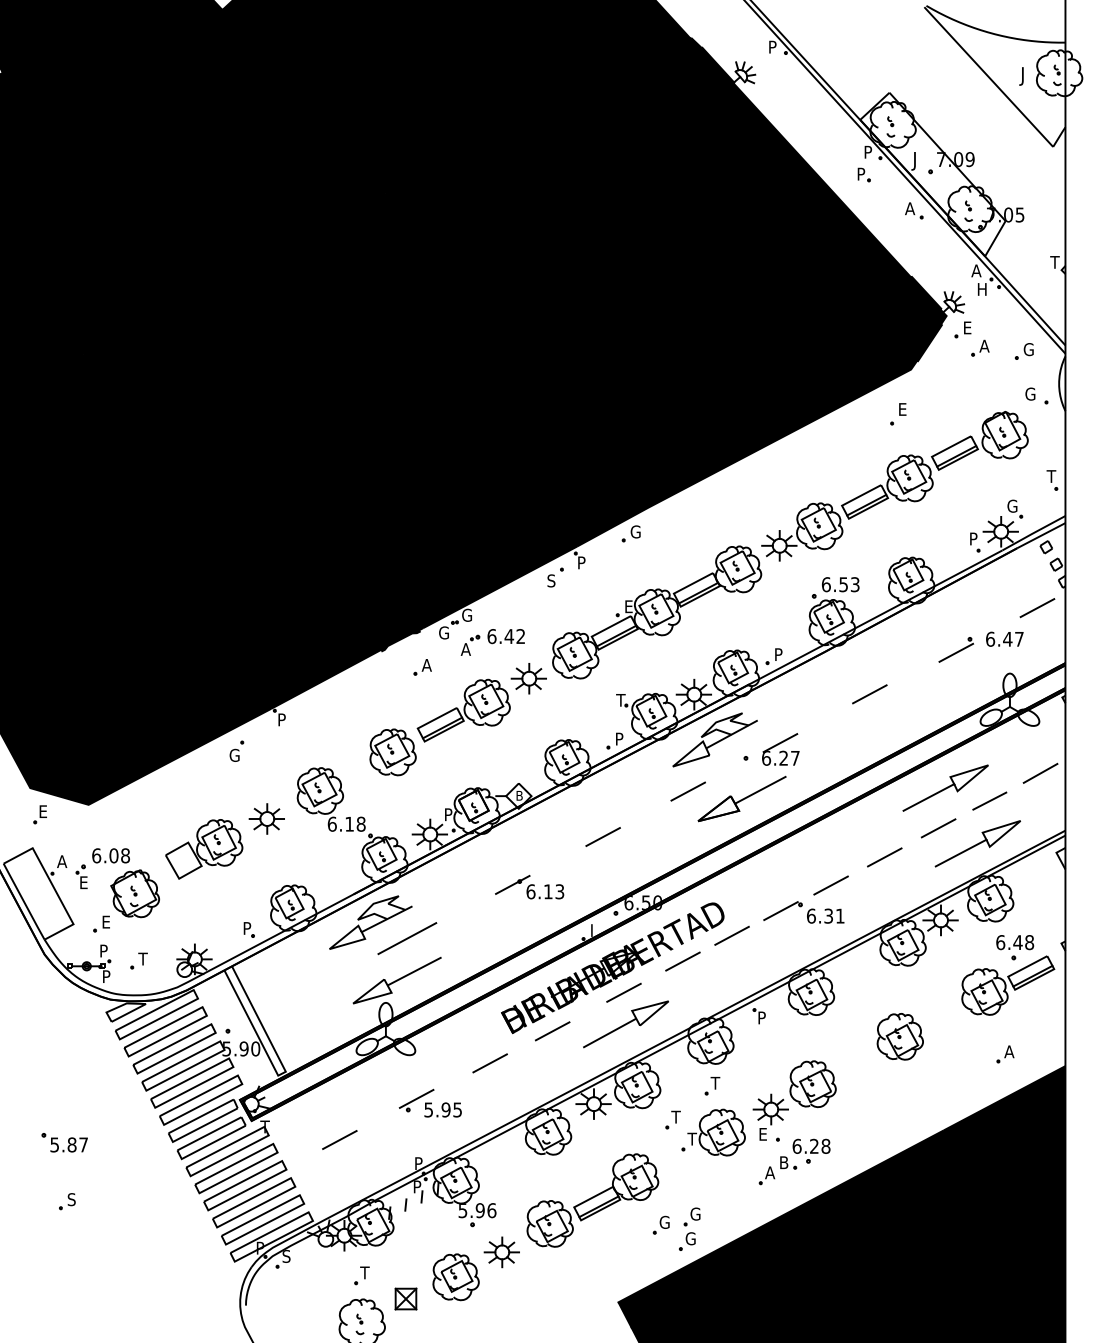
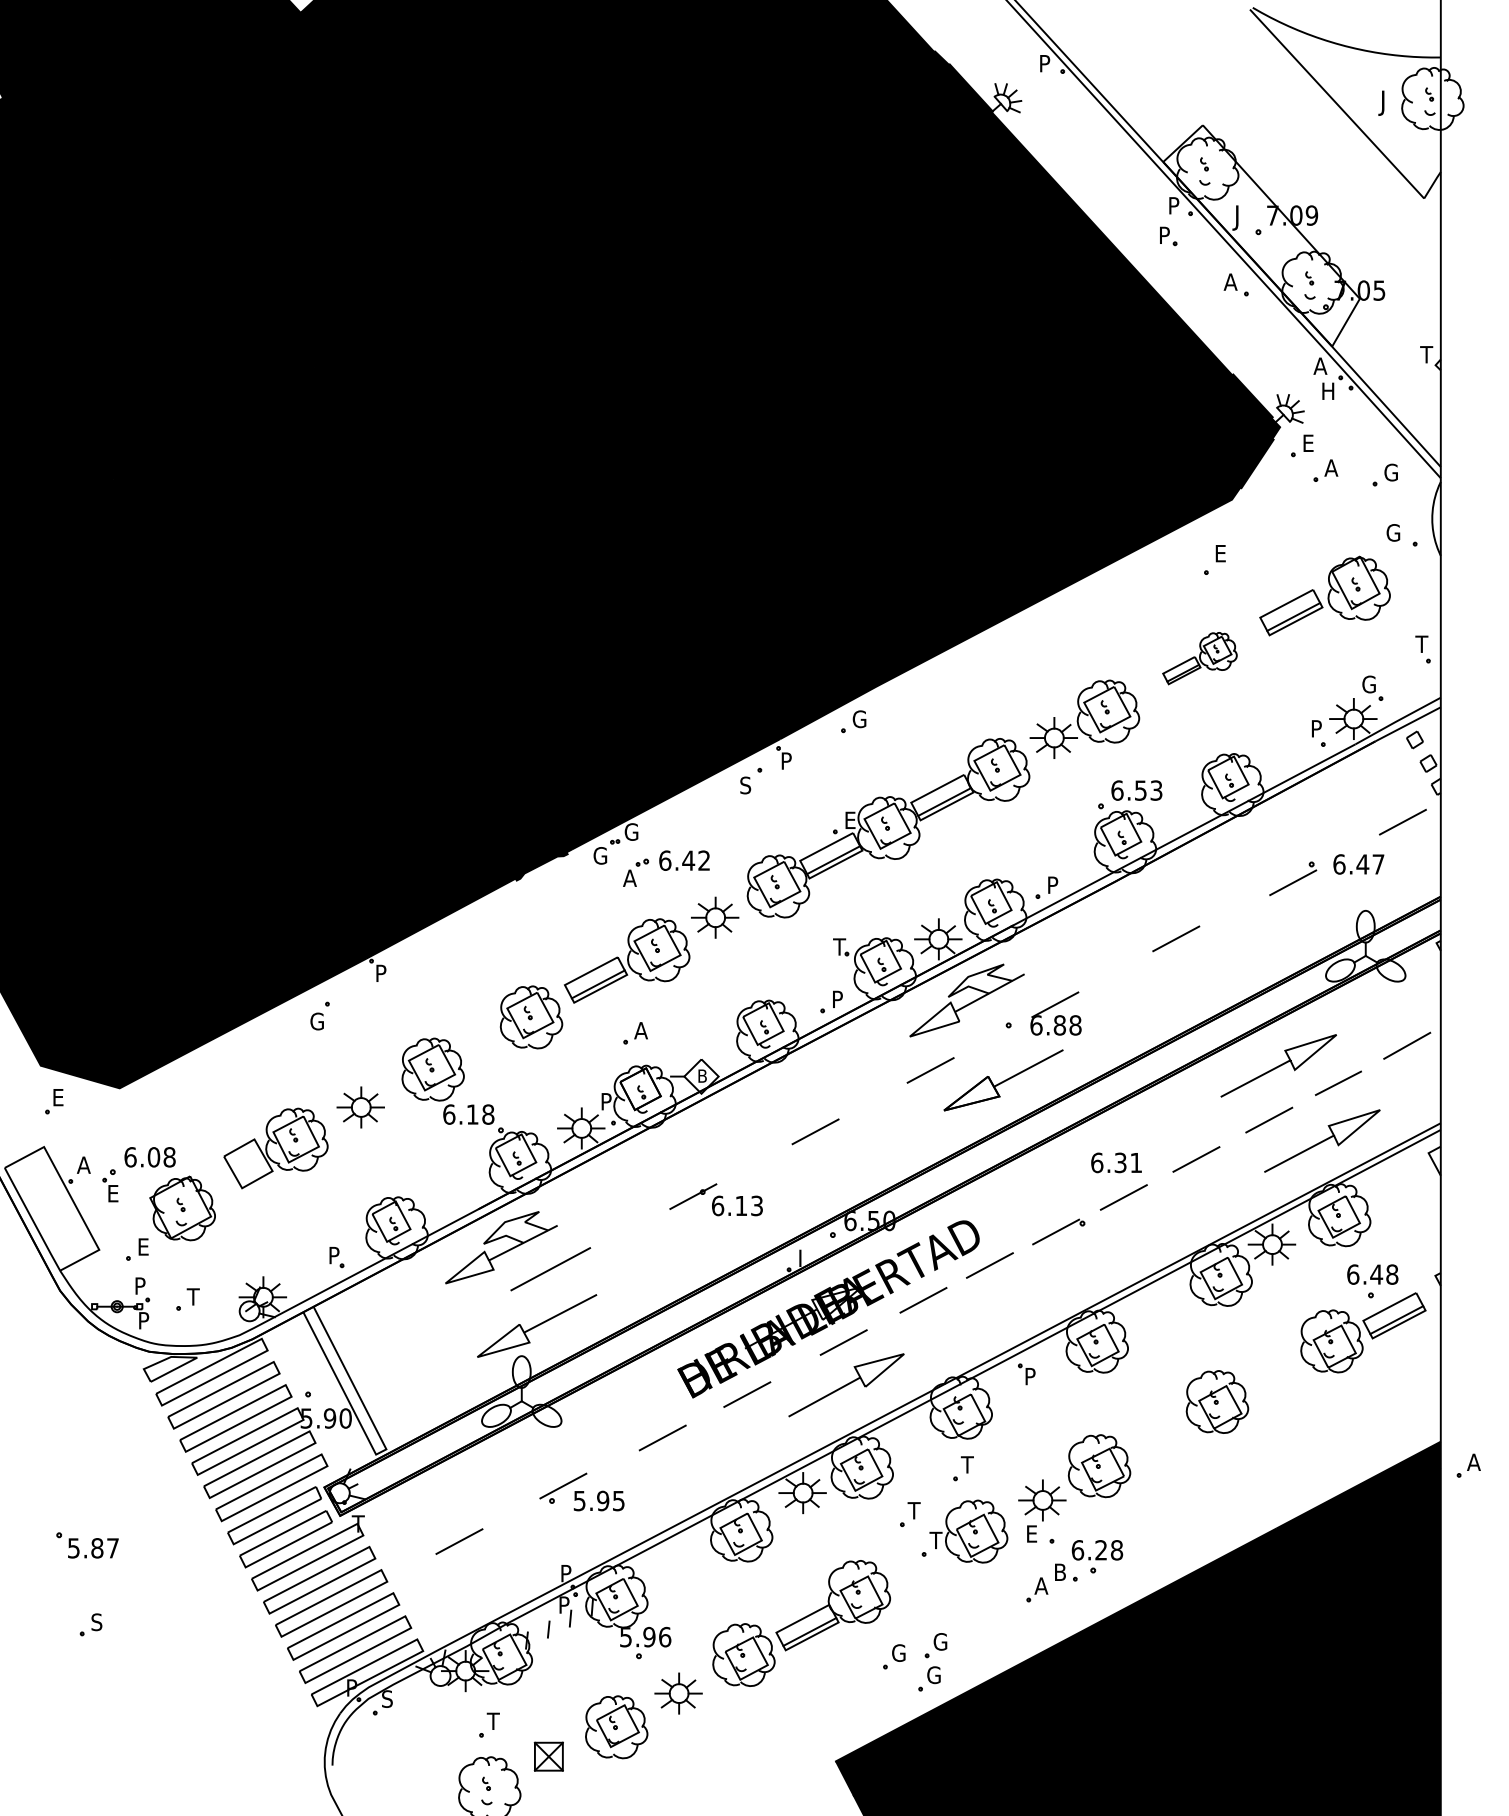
part: (887, 487) -> (1199, 658), size x0.6
part: (422, 667) -> (635, 1033), moved
text: (789, 758) -> (1067, 1025), 6.27 -> 6.88
text: (825, 915) -> (1116, 1162), moved
part: (1005, 1054) -> (1468, 1465), moved

